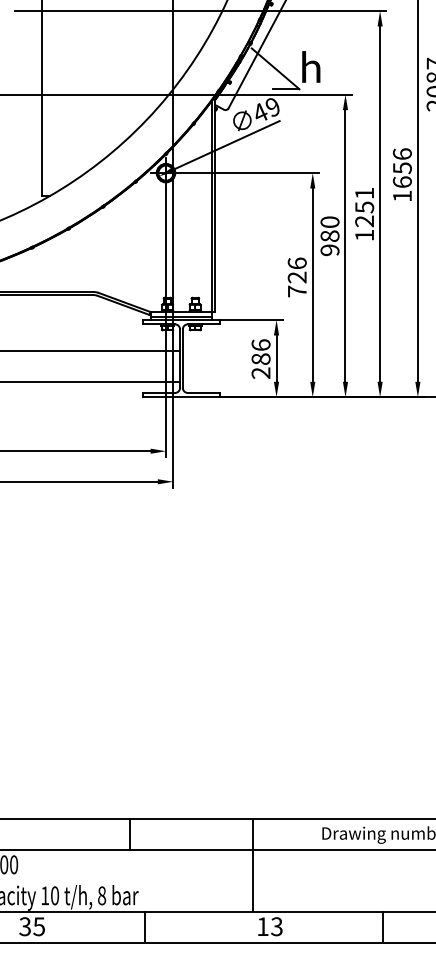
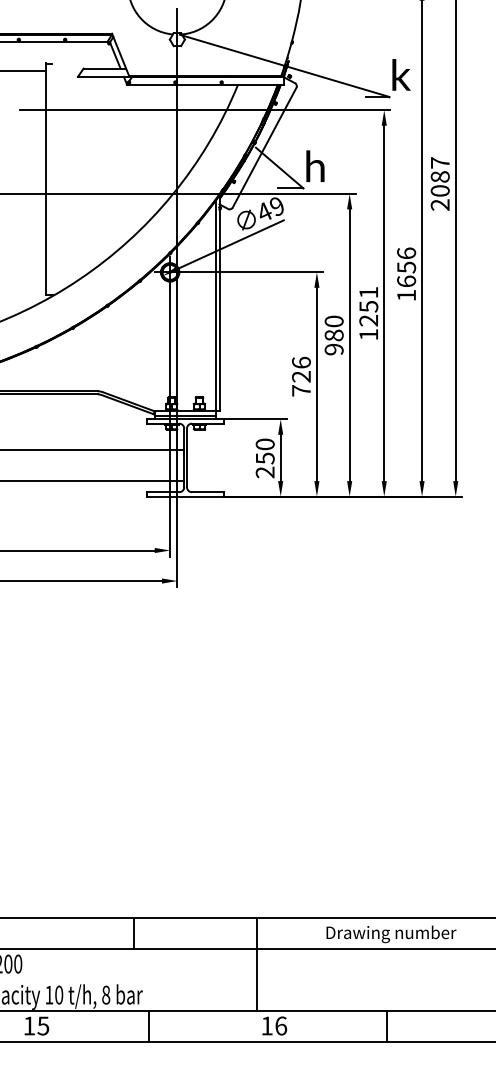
text: (260, 352) -> (264, 451), 286 -> 250
text: (24, 926) -> (28, 1025), 35 -> 15
text: (277, 926) -> (281, 1025), 13 -> 16

